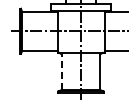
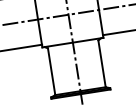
line: (61, 71) -> (51, 70), dashed -> solid

